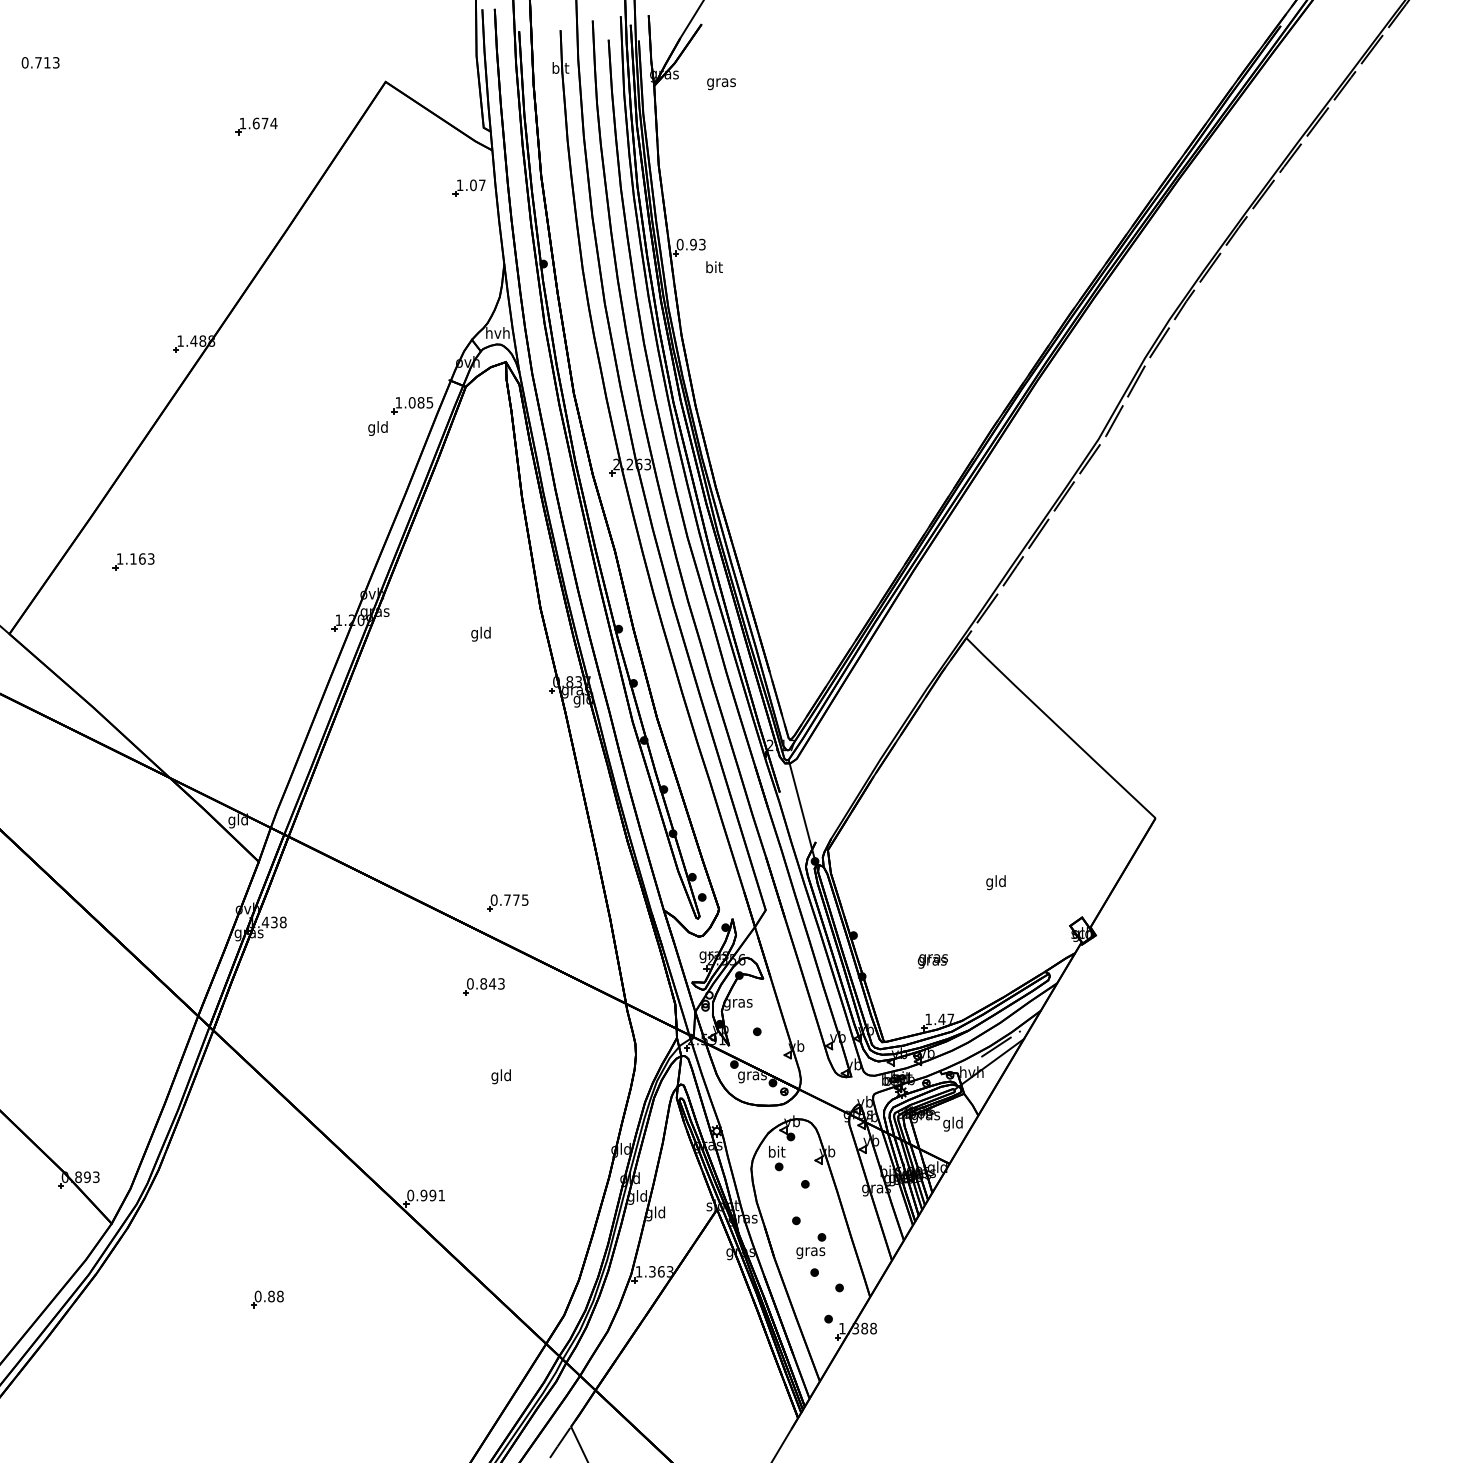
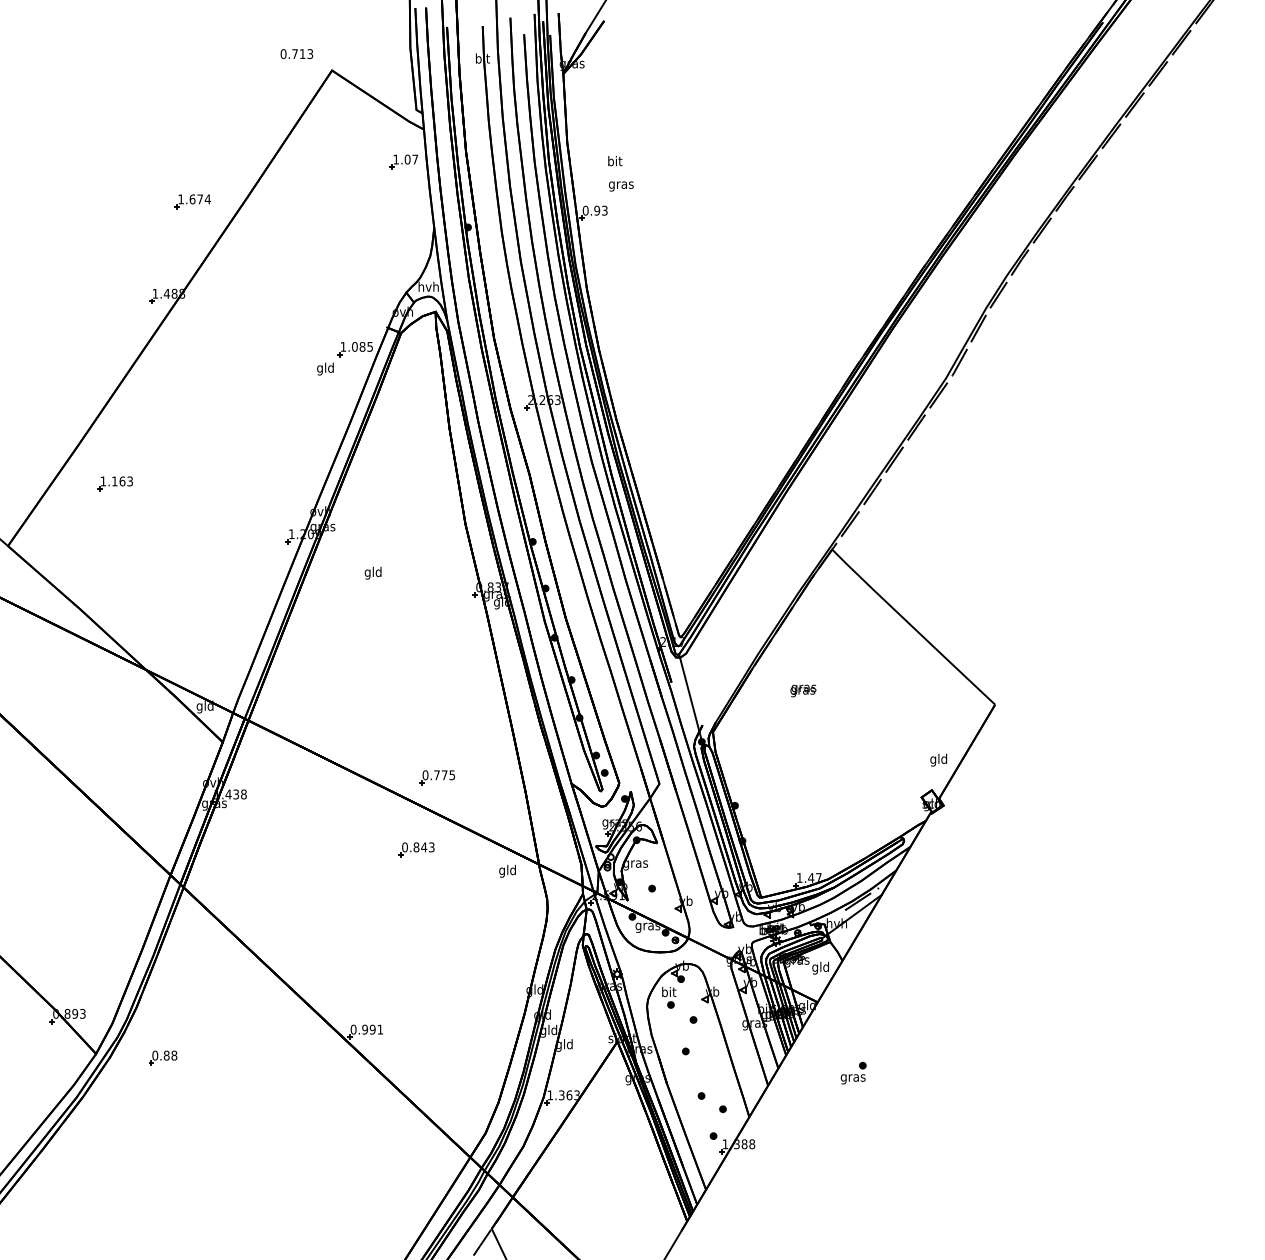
text: (40, 63) -> (296, 54), moved
text: (721, 84) -> (621, 186), moved
part: (256, 125) -> (192, 201), moved
text: (714, 267) -> (615, 161), moved
text: (480, 633) -> (372, 572), moved
text: (995, 881) -> (938, 759), moved
text: (933, 960) -> (803, 690), moved
text: (501, 1076) -> (507, 871), moved
part: (811, 1245) -> (853, 1072), moved
part: (267, 1298) -> (163, 1057), moved

